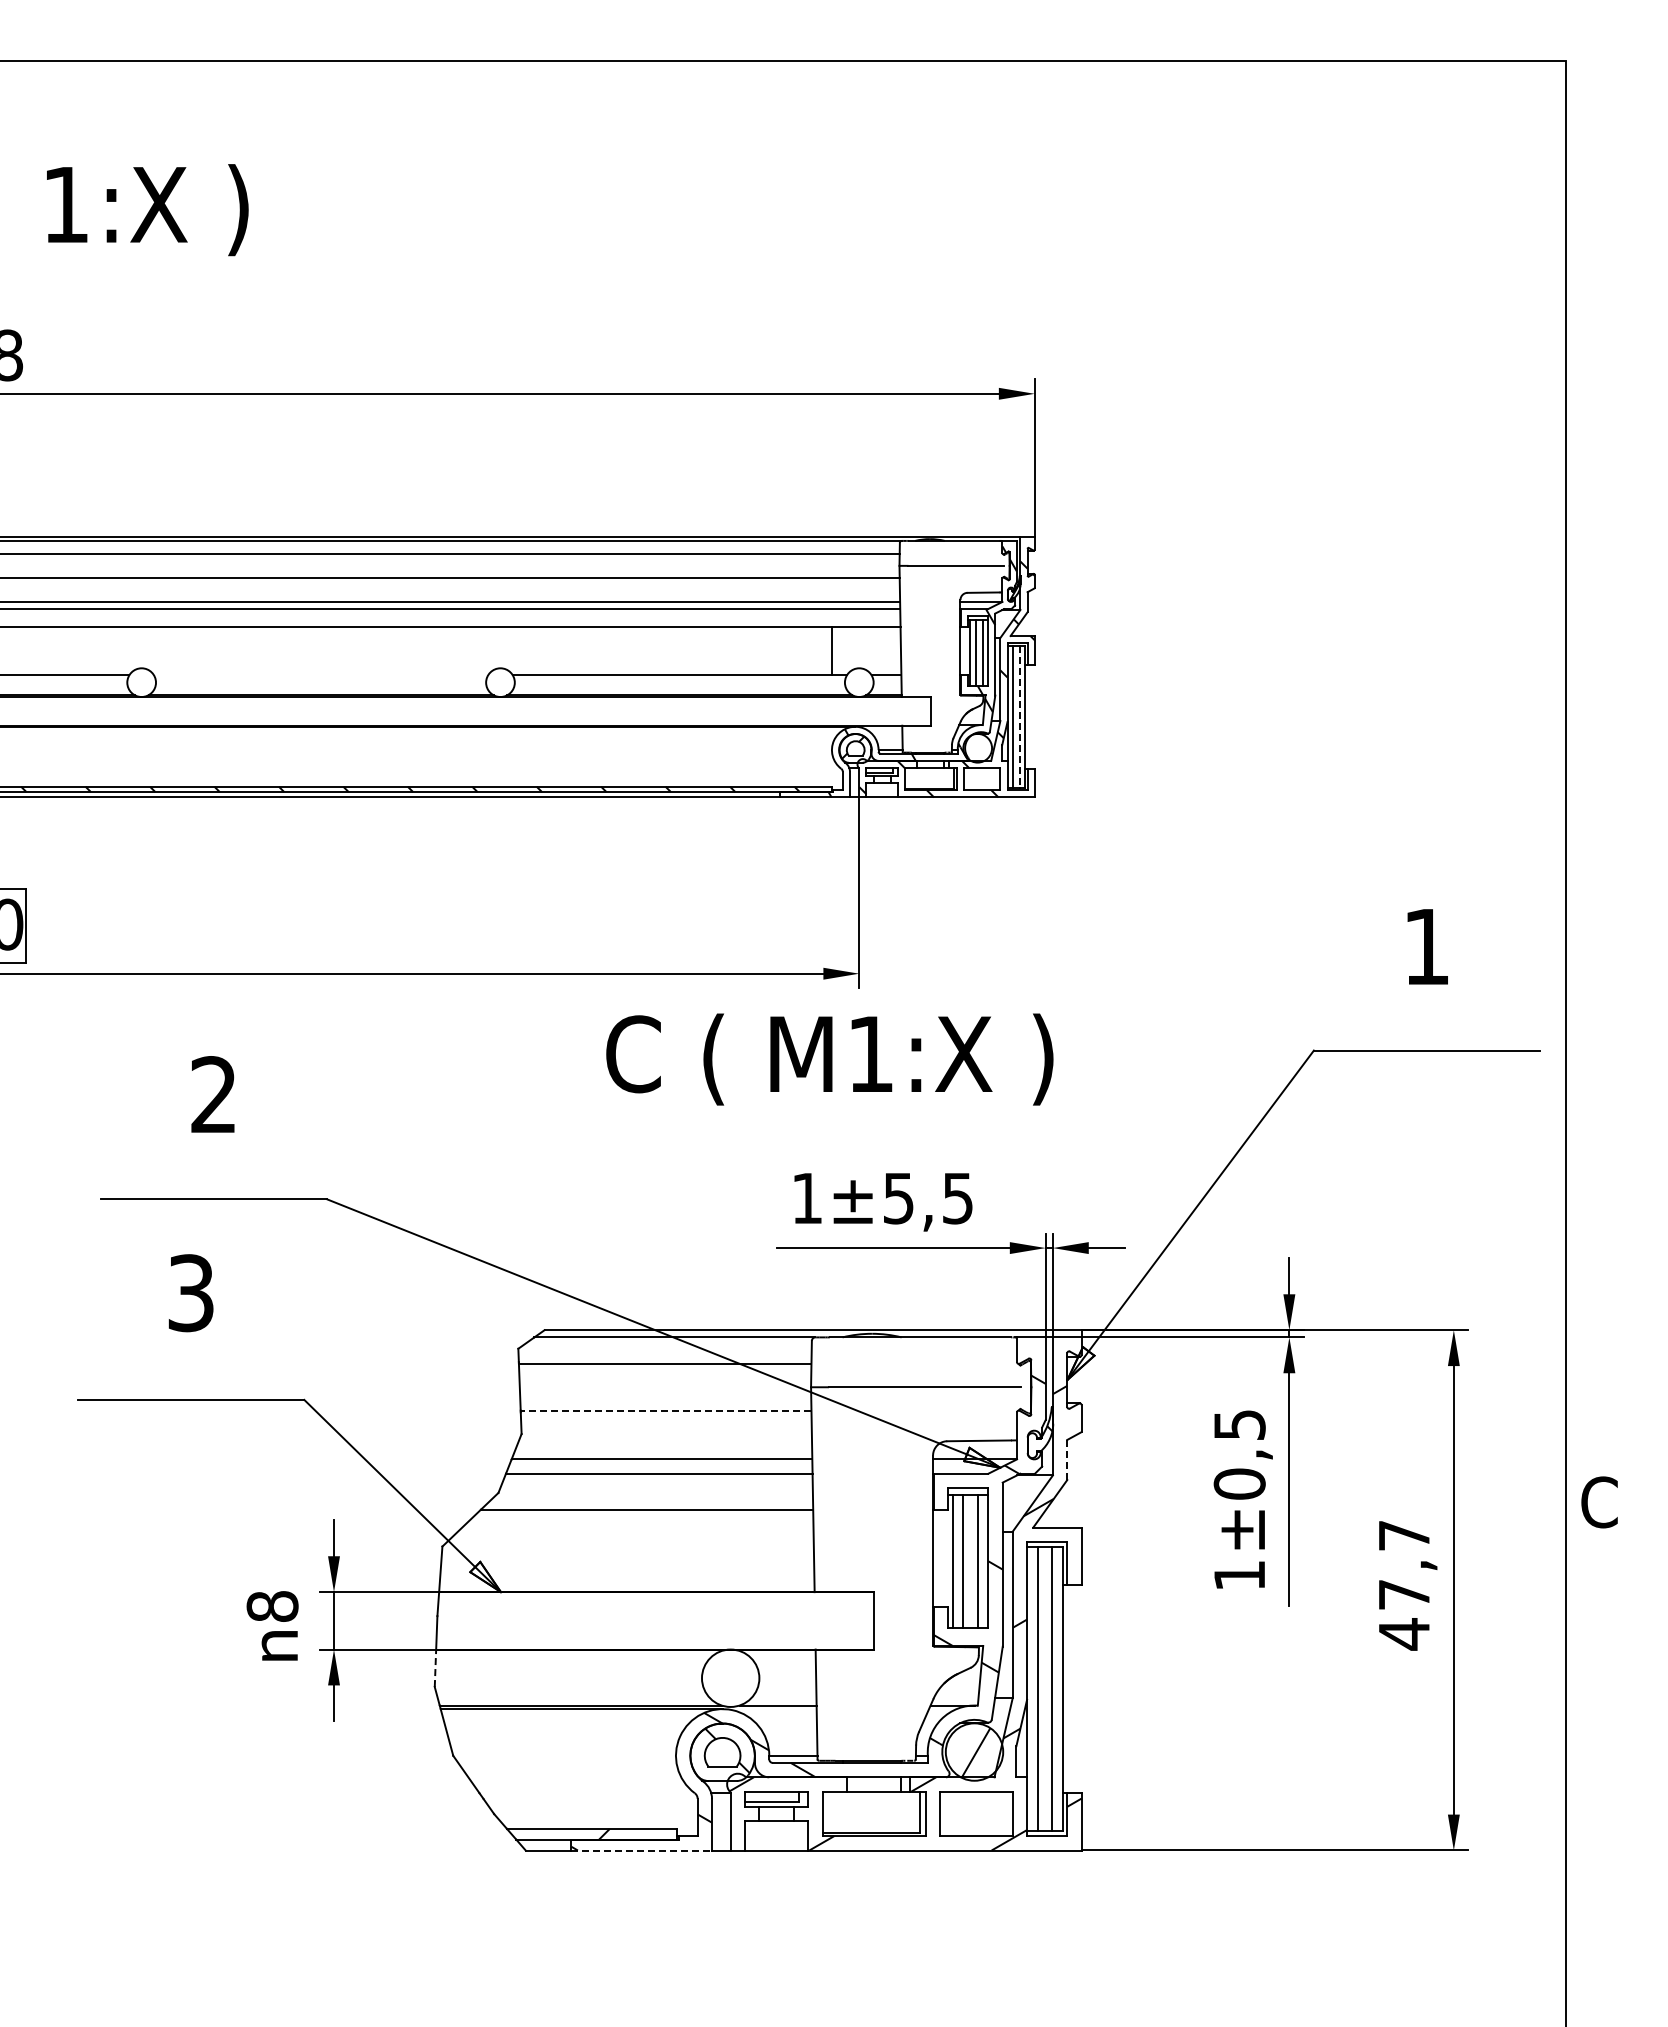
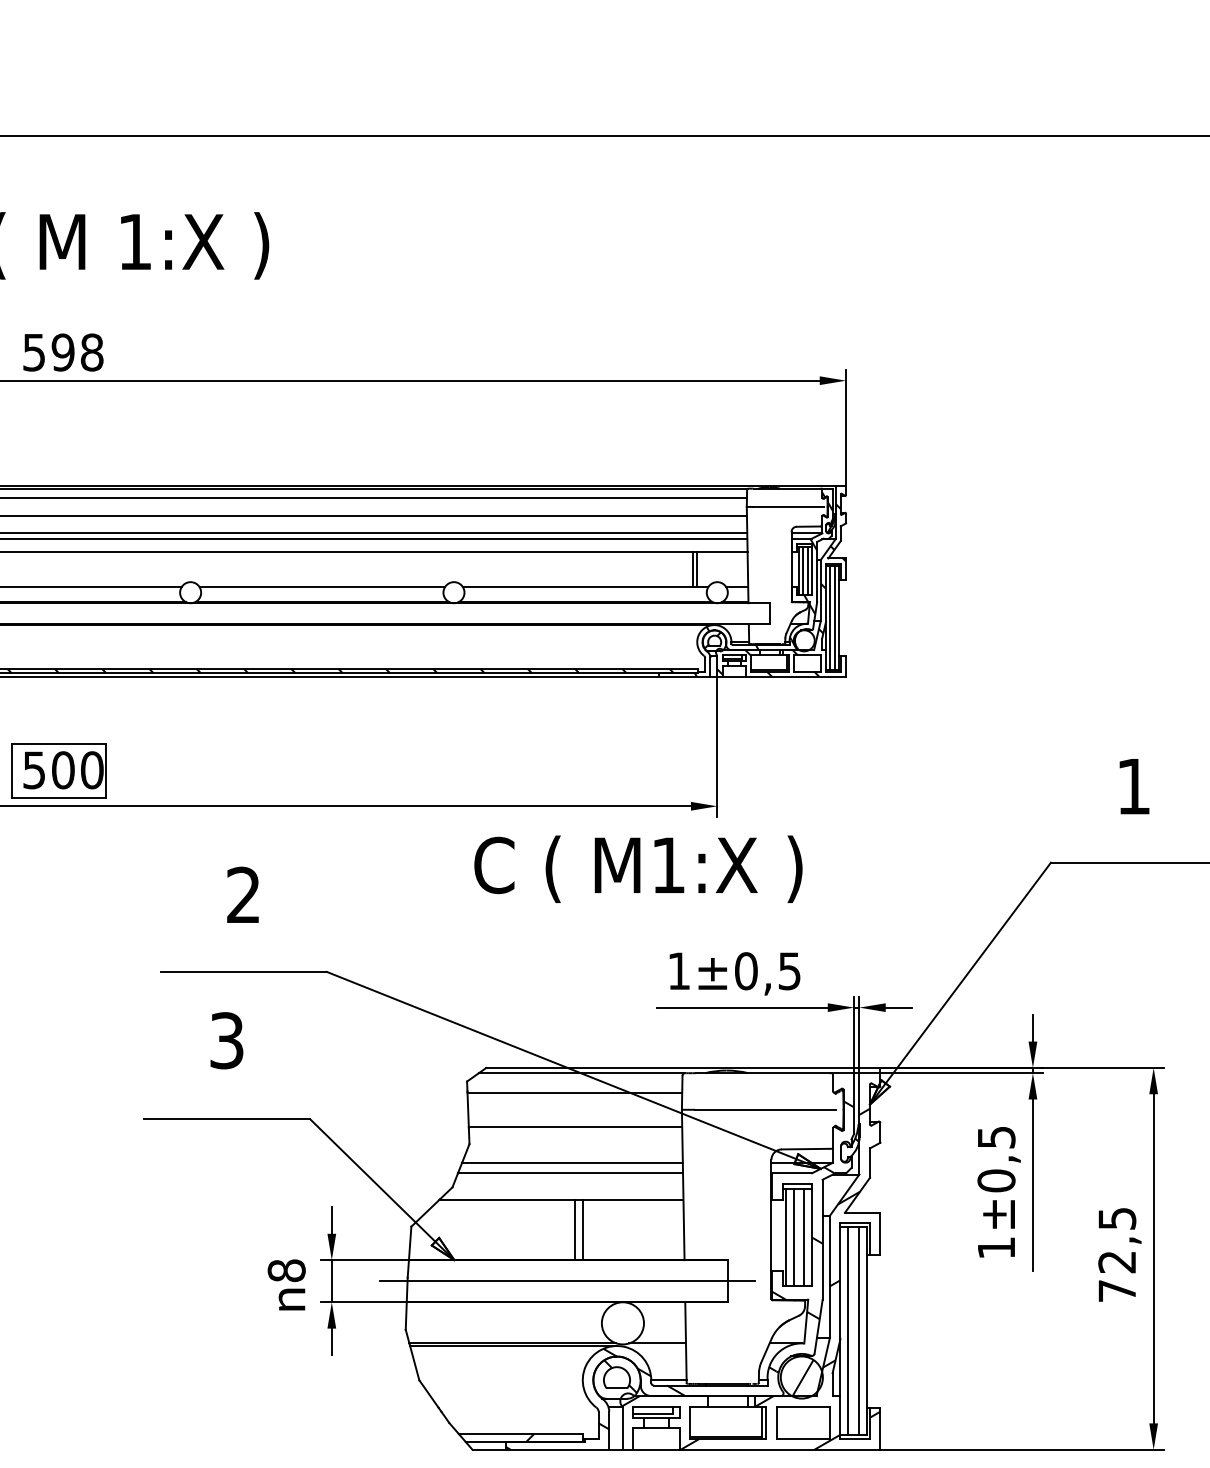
line: (826, 651) -> (693, 569), added
line: (321, 675) -> (322, 587), added
line: (1020, 716) -> (835, 617), dashed -> solid
text: (829, 1059) -> (638, 869), moved
text: (898, 1198) -> (746, 971), ±5,5 -> ±0,5
line: (665, 1410) -> (575, 1126), dashed -> solid
line: (1067, 1459) -> (870, 1162), dashed -> solid
line: (665, 1550) -> (575, 1229), added
line: (676, 1550) -> (583, 1229), added
text: (1404, 1585) -> (1117, 1255), 47,7 -> 72,5
line: (654, 1620) -> (567, 1280), added
line: (435, 1668) -> (406, 1316), dashed -> solid
line: (642, 1850) -> (558, 1449), dashed -> solid

